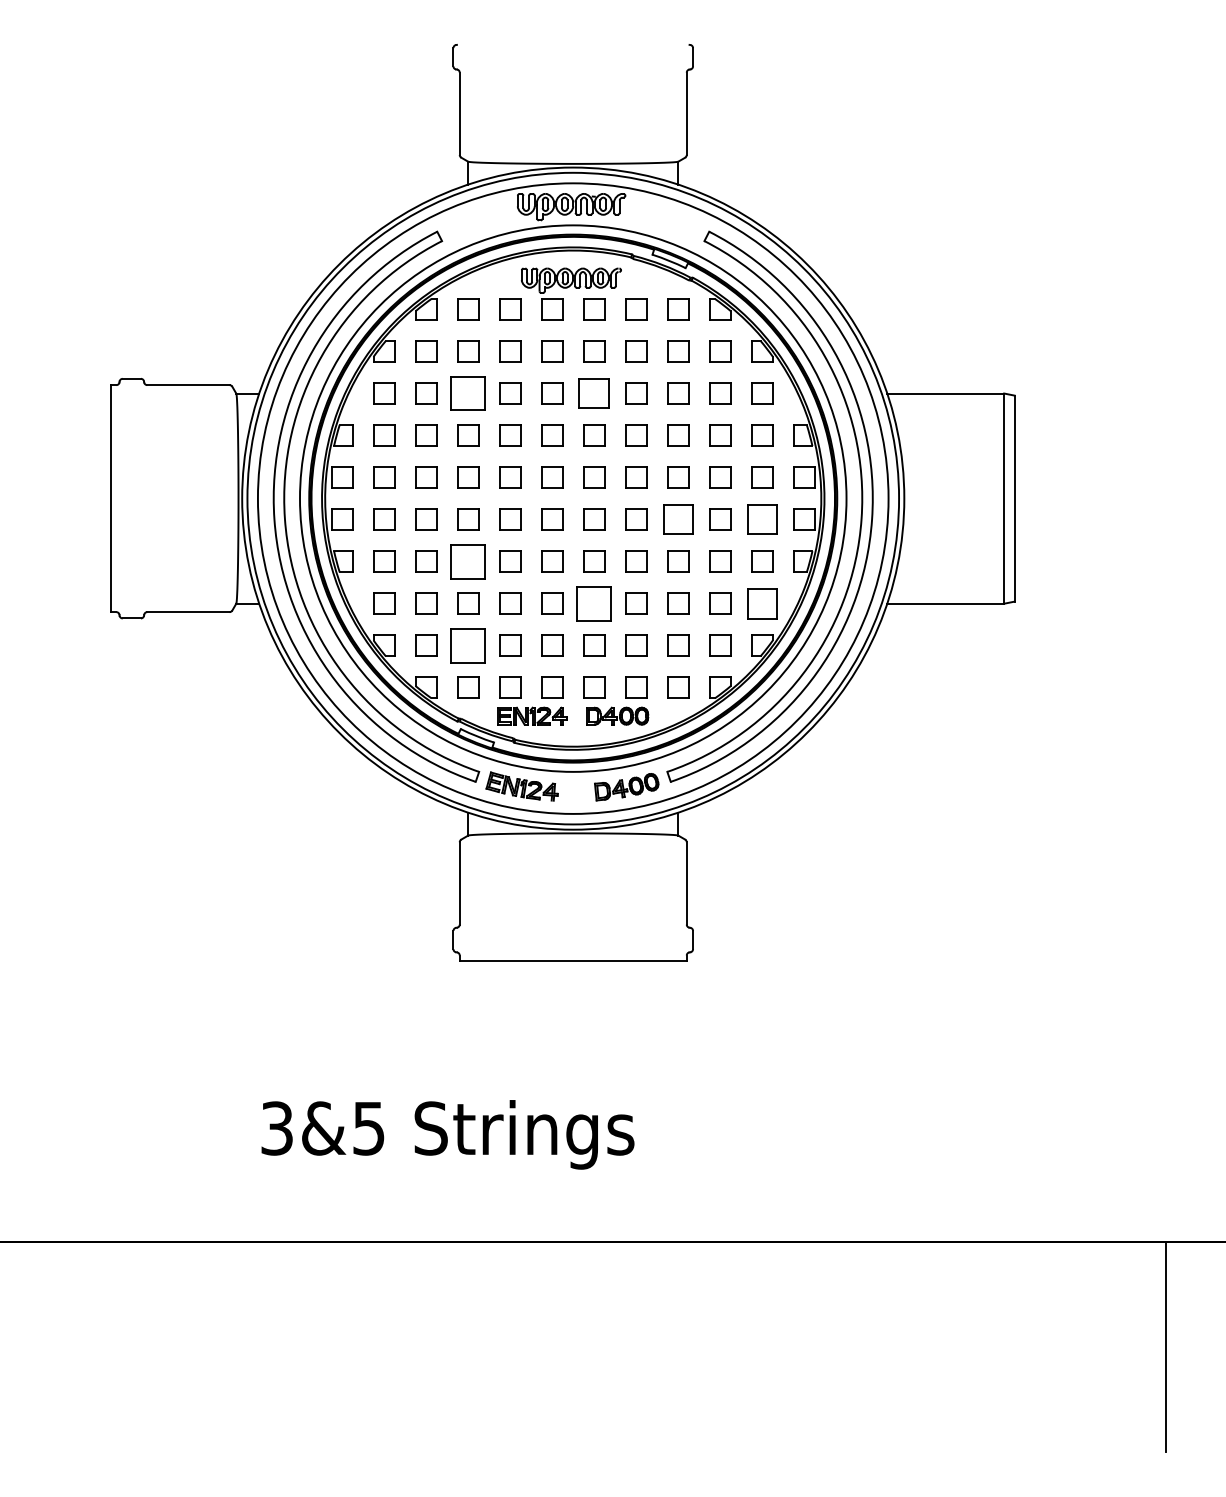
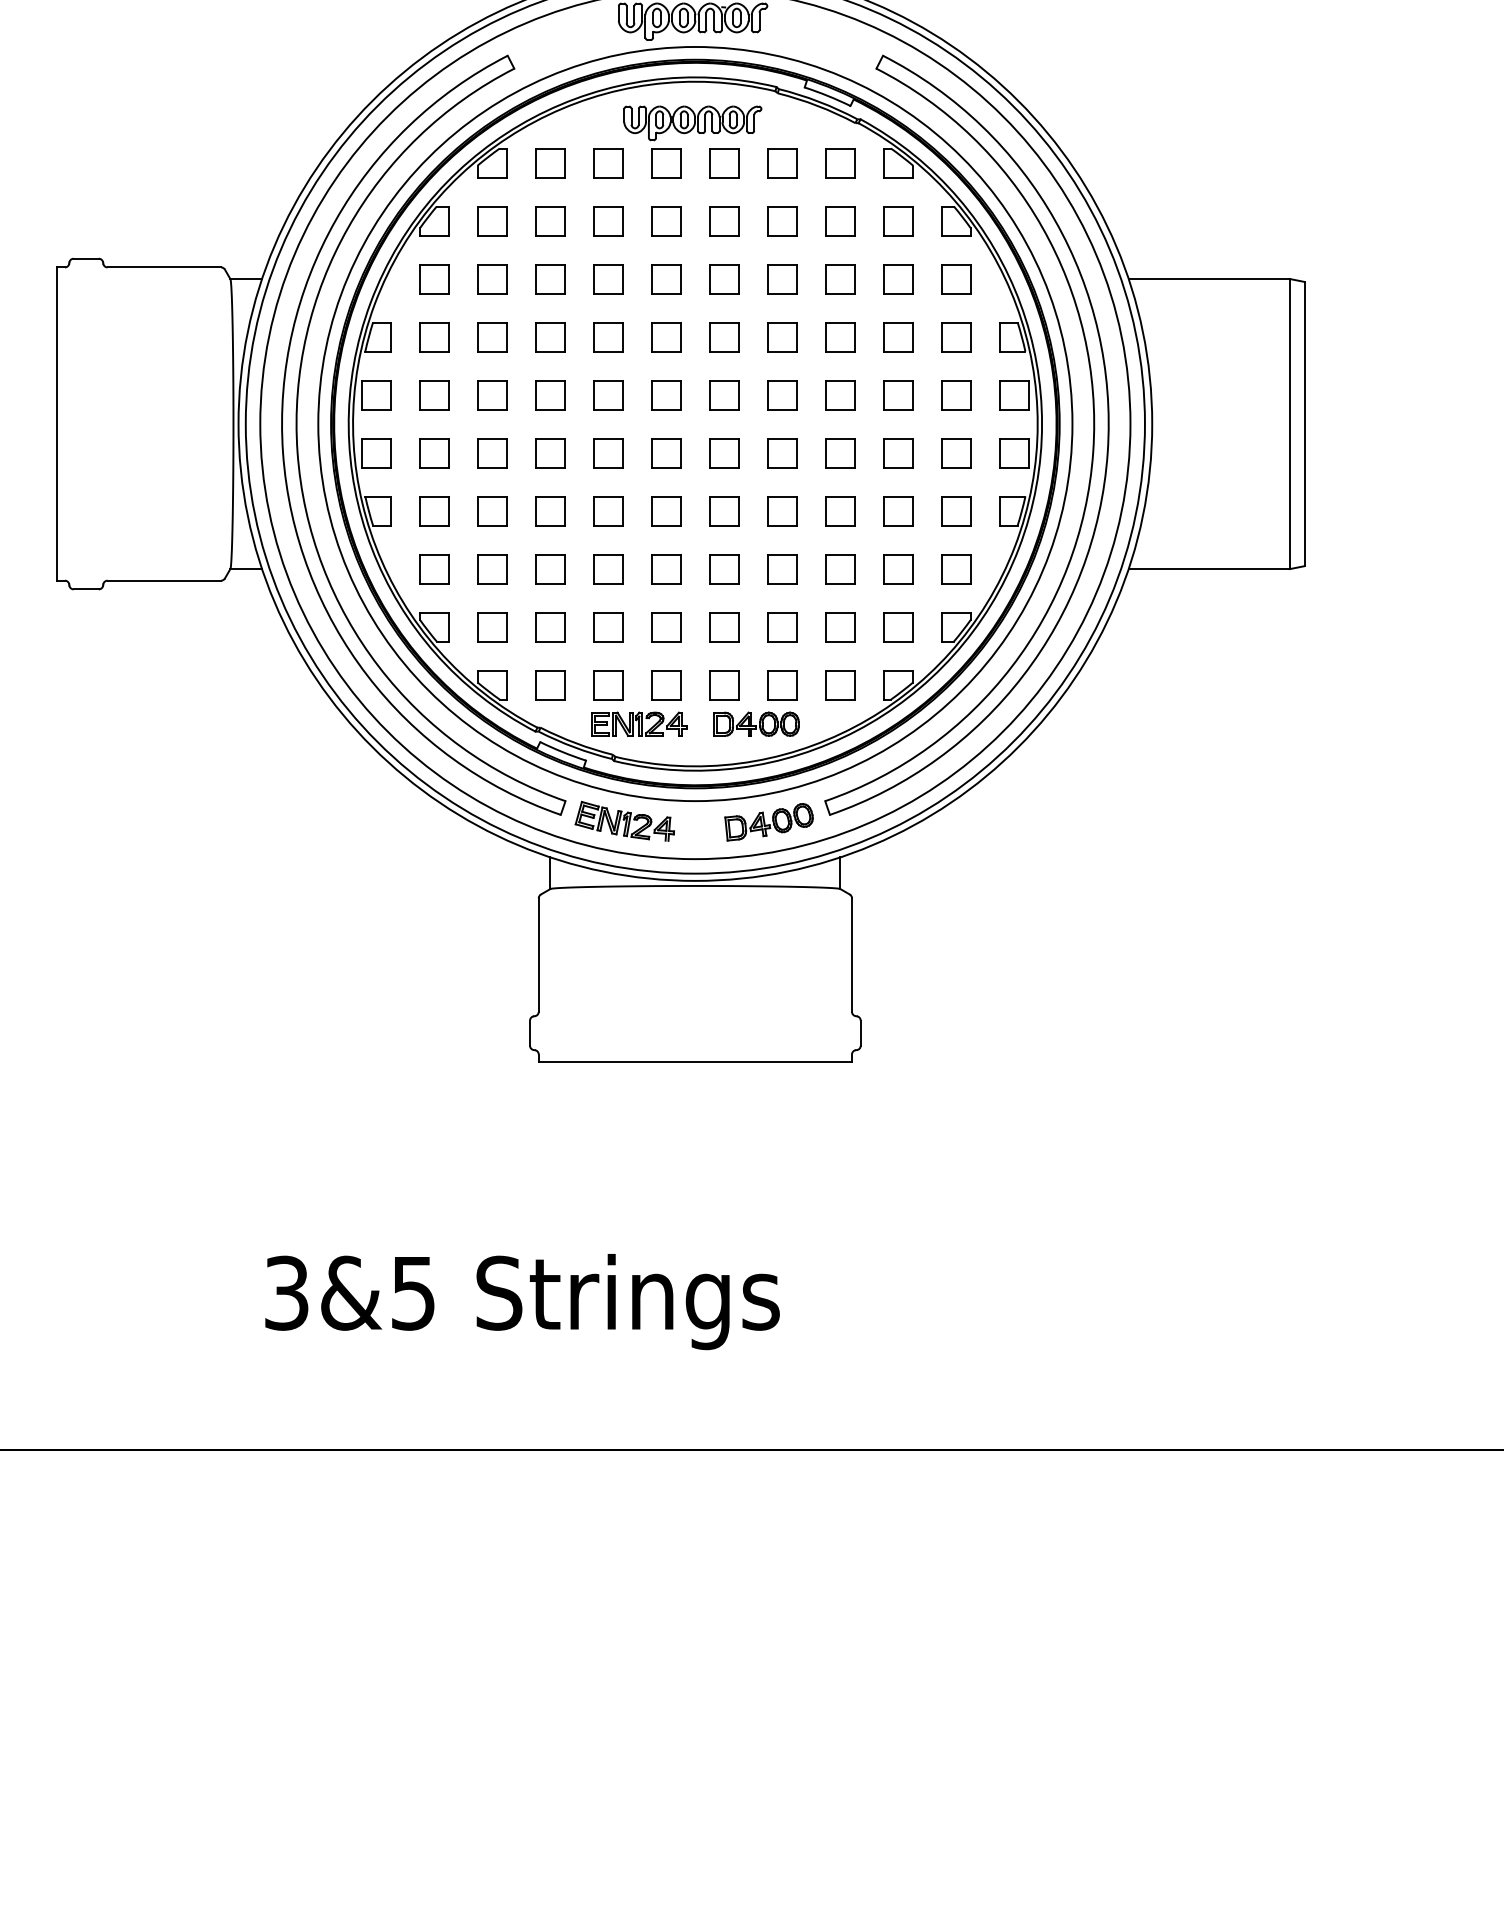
part: (468, 393) -> (550, 278), size x0.62
part: (594, 393) -> (724, 278), size x0.71
part: (678, 519) -> (840, 452), size x0.71
part: (762, 519) -> (956, 452), size x0.71
part: (468, 561) -> (550, 510), size x0.62
part: (594, 603) -> (724, 568), size x0.62
part: (762, 603) -> (956, 568), size x0.71
part: (468, 645) -> (550, 626), size x0.62

